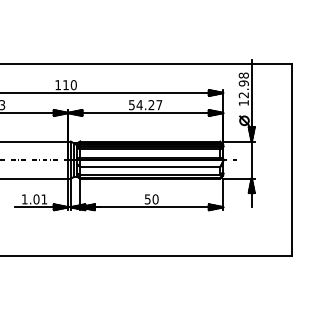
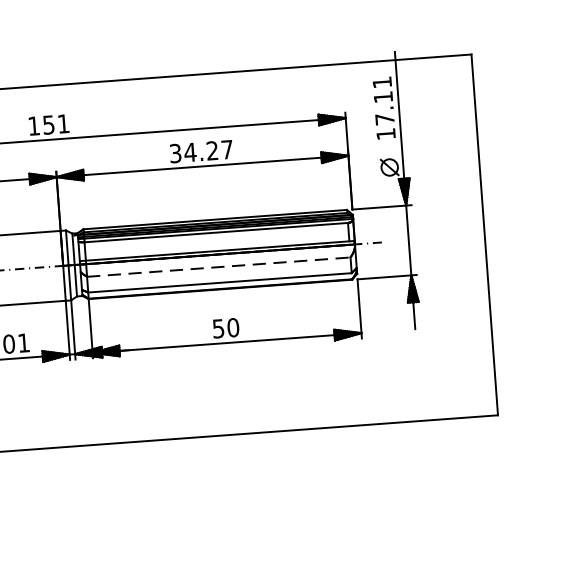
text: (69, 85) -> (55, 125), 110 -> 151
text: (243, 85) -> (382, 101), 12.98 -> 17.11
text: (131, 104) -> (174, 152), 54.27 -> 34.27
line: (150, 166) -> (219, 266), solid -> dashed

